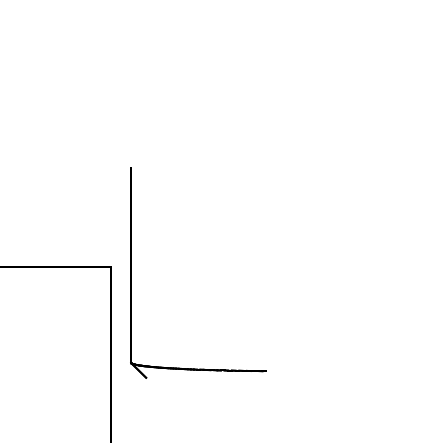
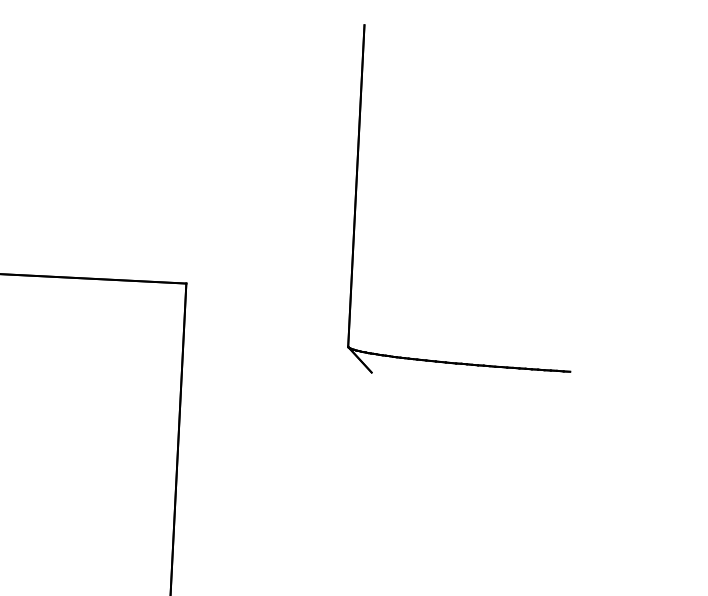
part: (131, 272) -> (356, 198), moved

